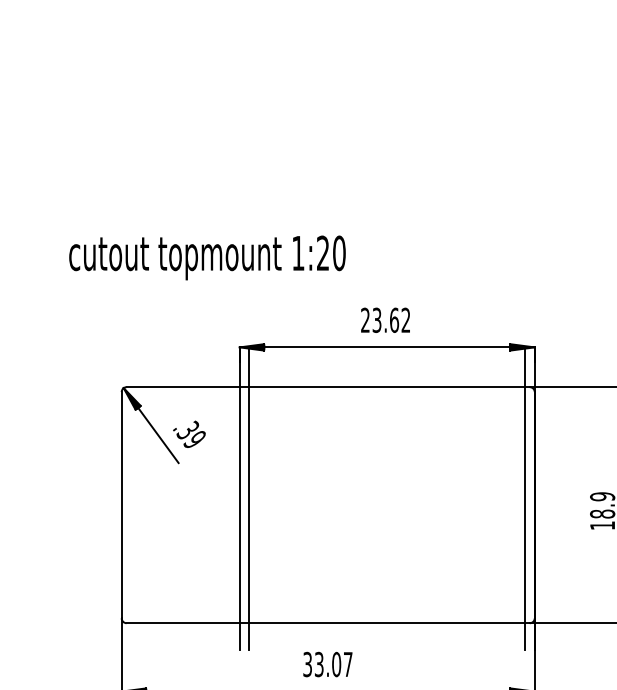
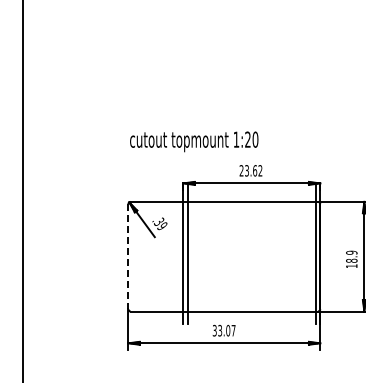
text: (208, 257) -> (194, 141), moved
line: (121, 504) -> (128, 256), solid -> dashed

